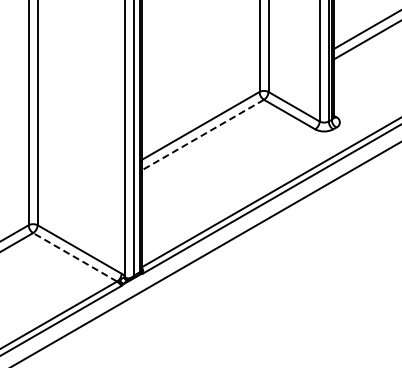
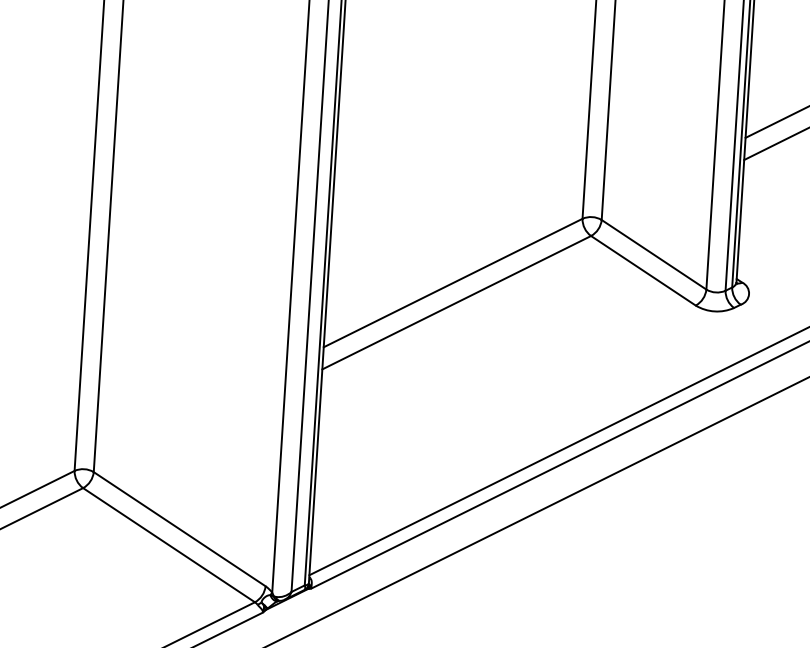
line: (202, 135) -> (455, 303), dashed -> solid
line: (74, 257) -> (167, 545), dashed -> solid

